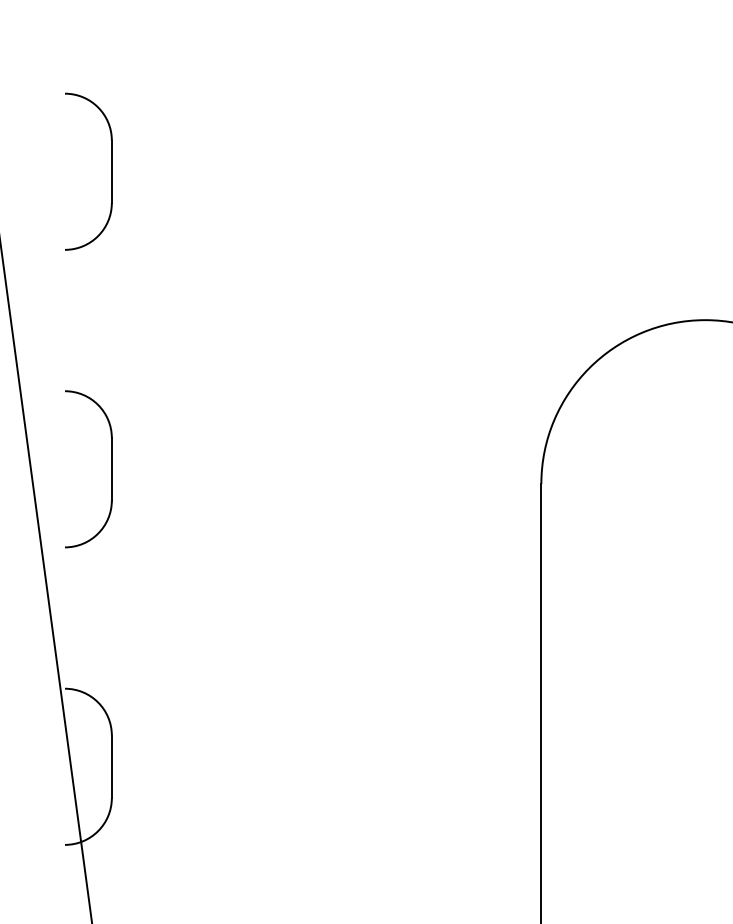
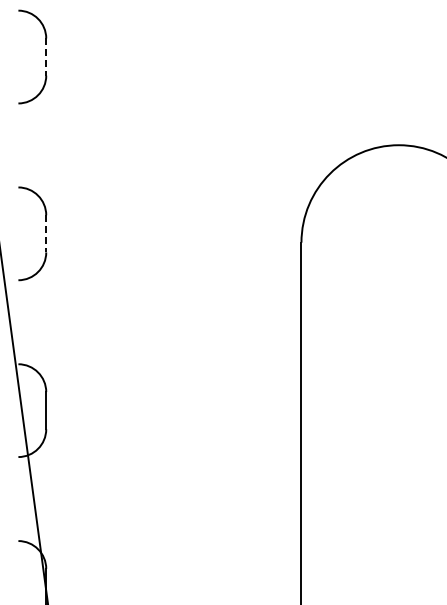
line: (112, 172) -> (46, 57), solid -> dashed
line: (112, 468) -> (46, 233), solid -> dashed

